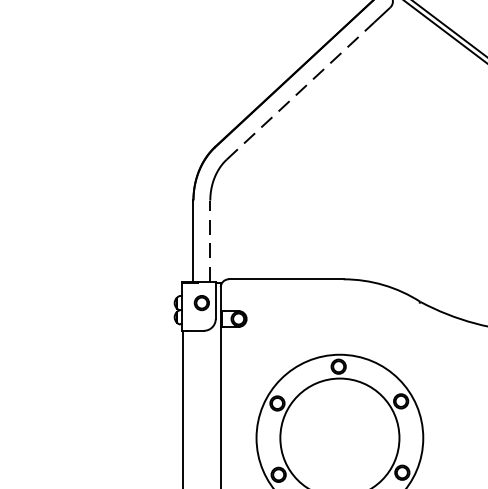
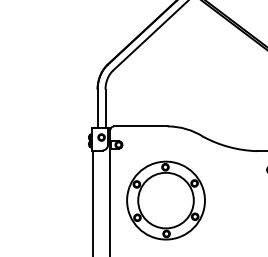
line: (300, 91) -> (147, 38), dashed -> solid
line: (210, 240) -> (105, 108), dashed -> solid

